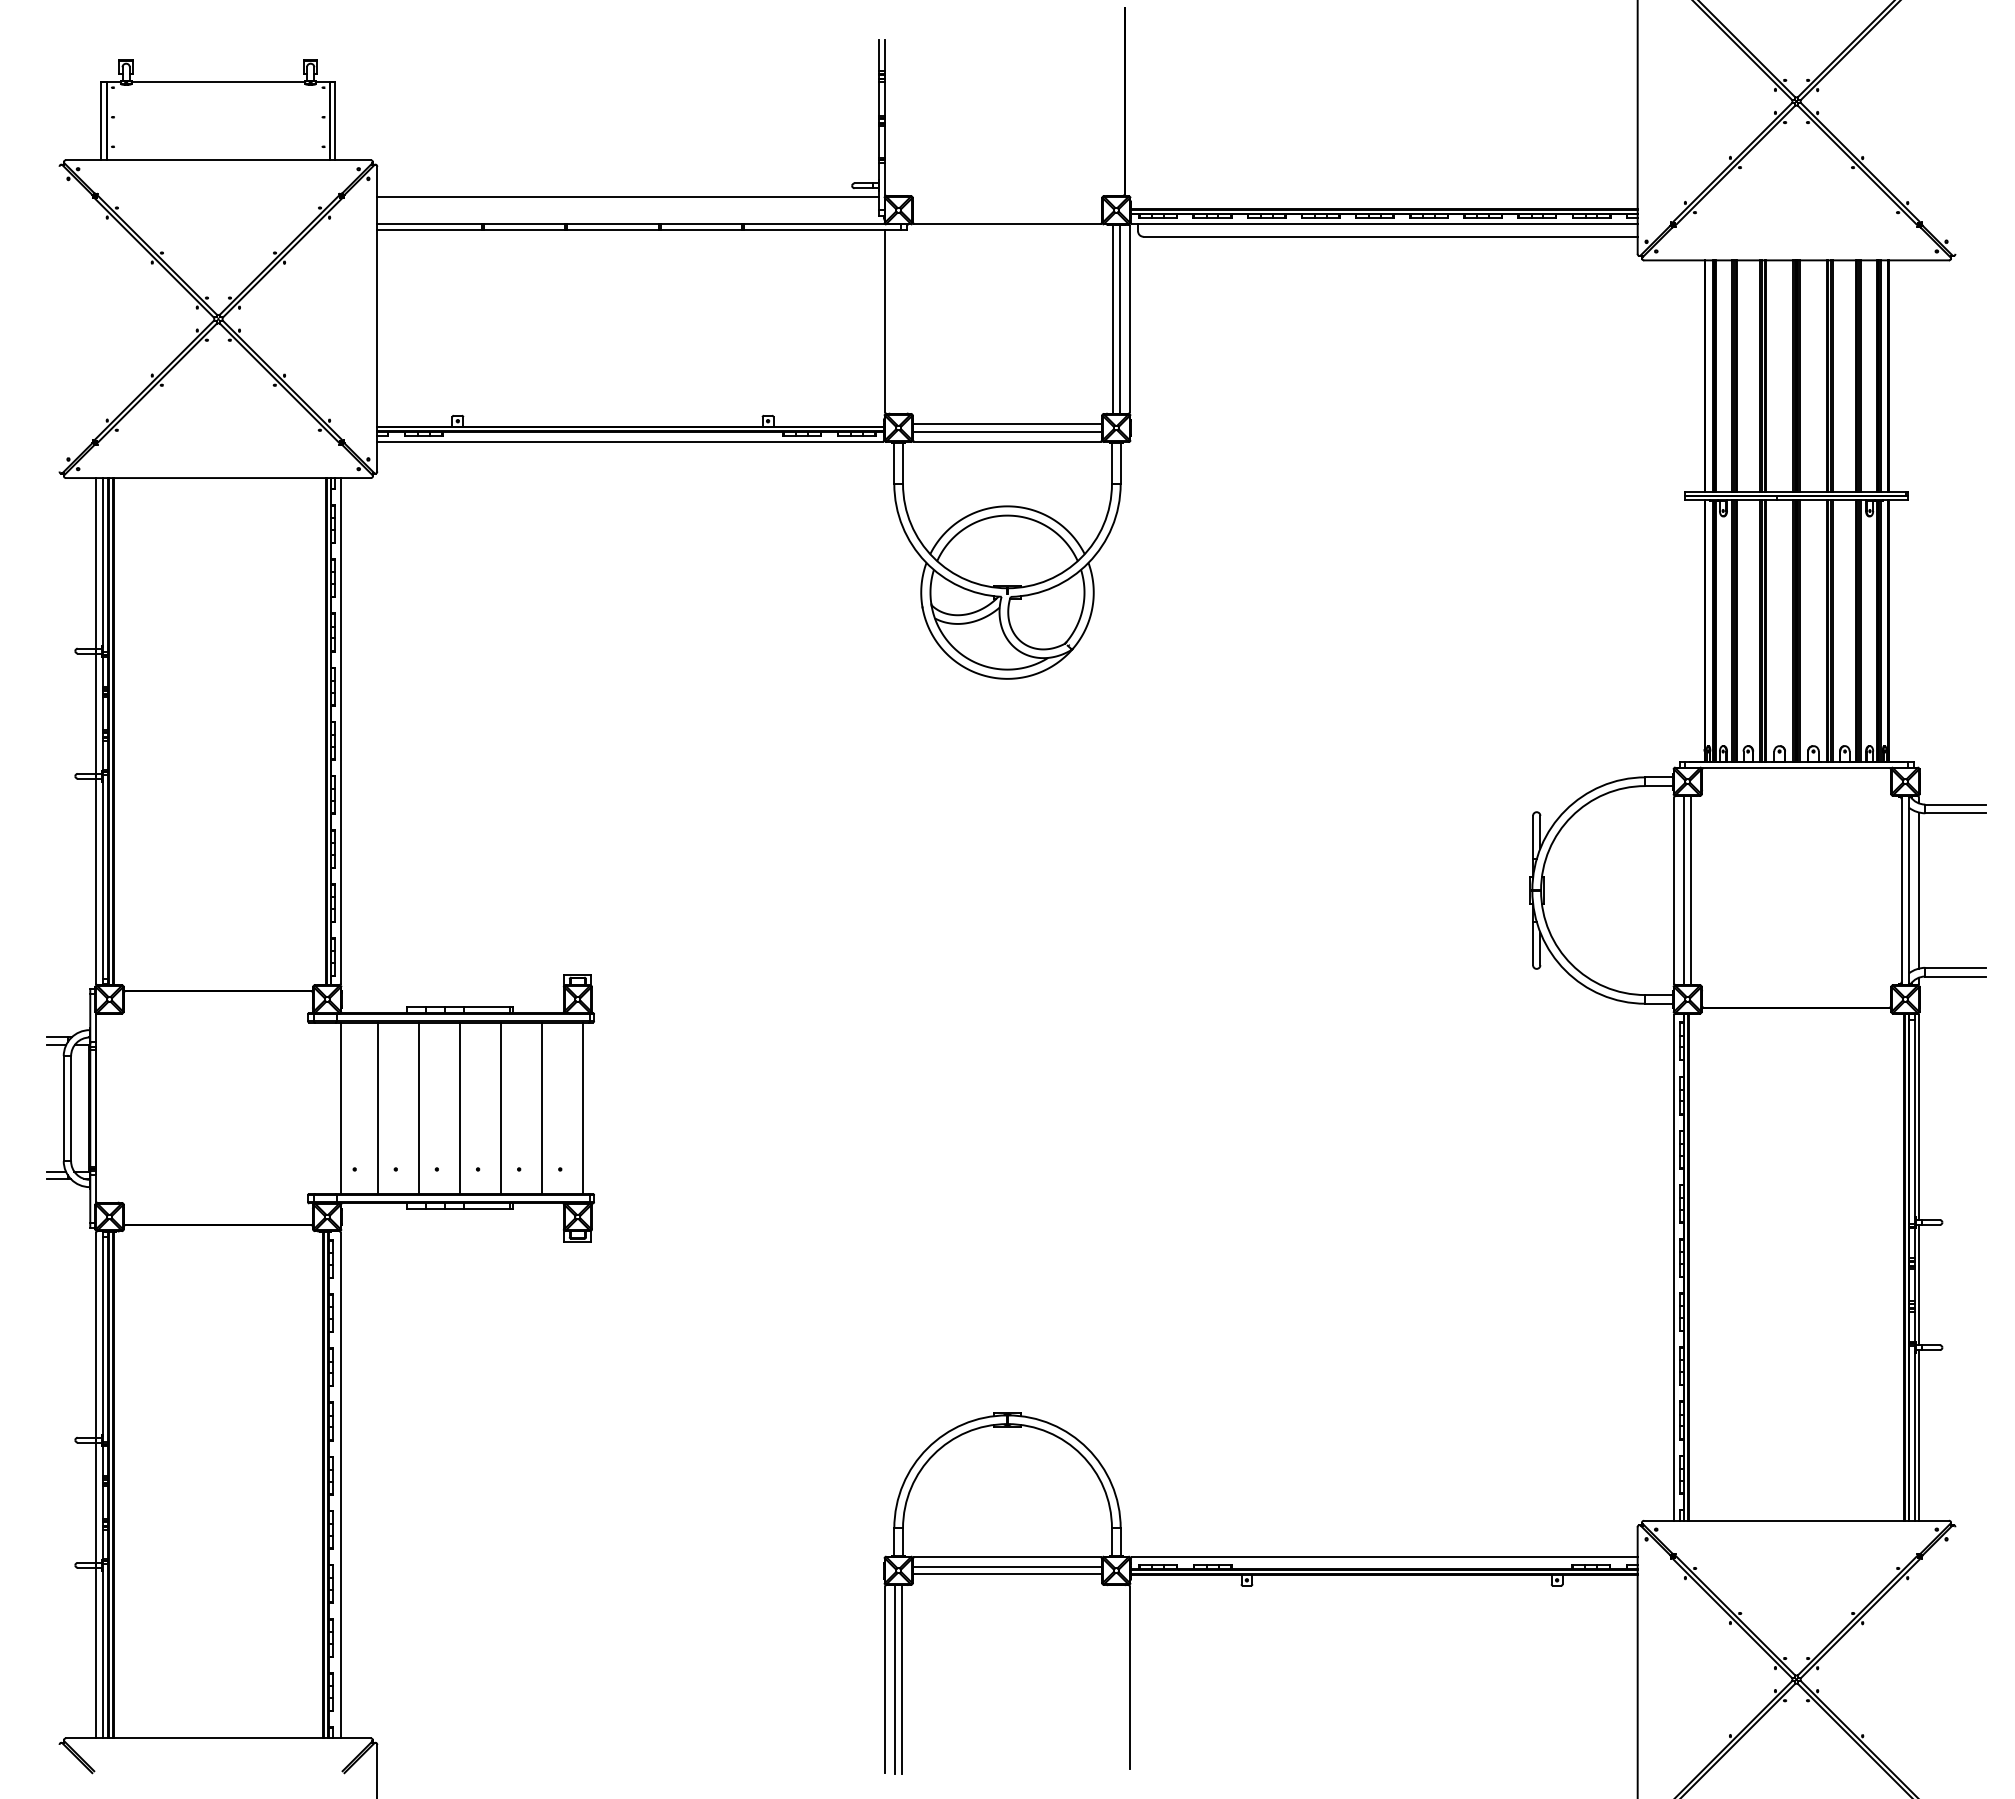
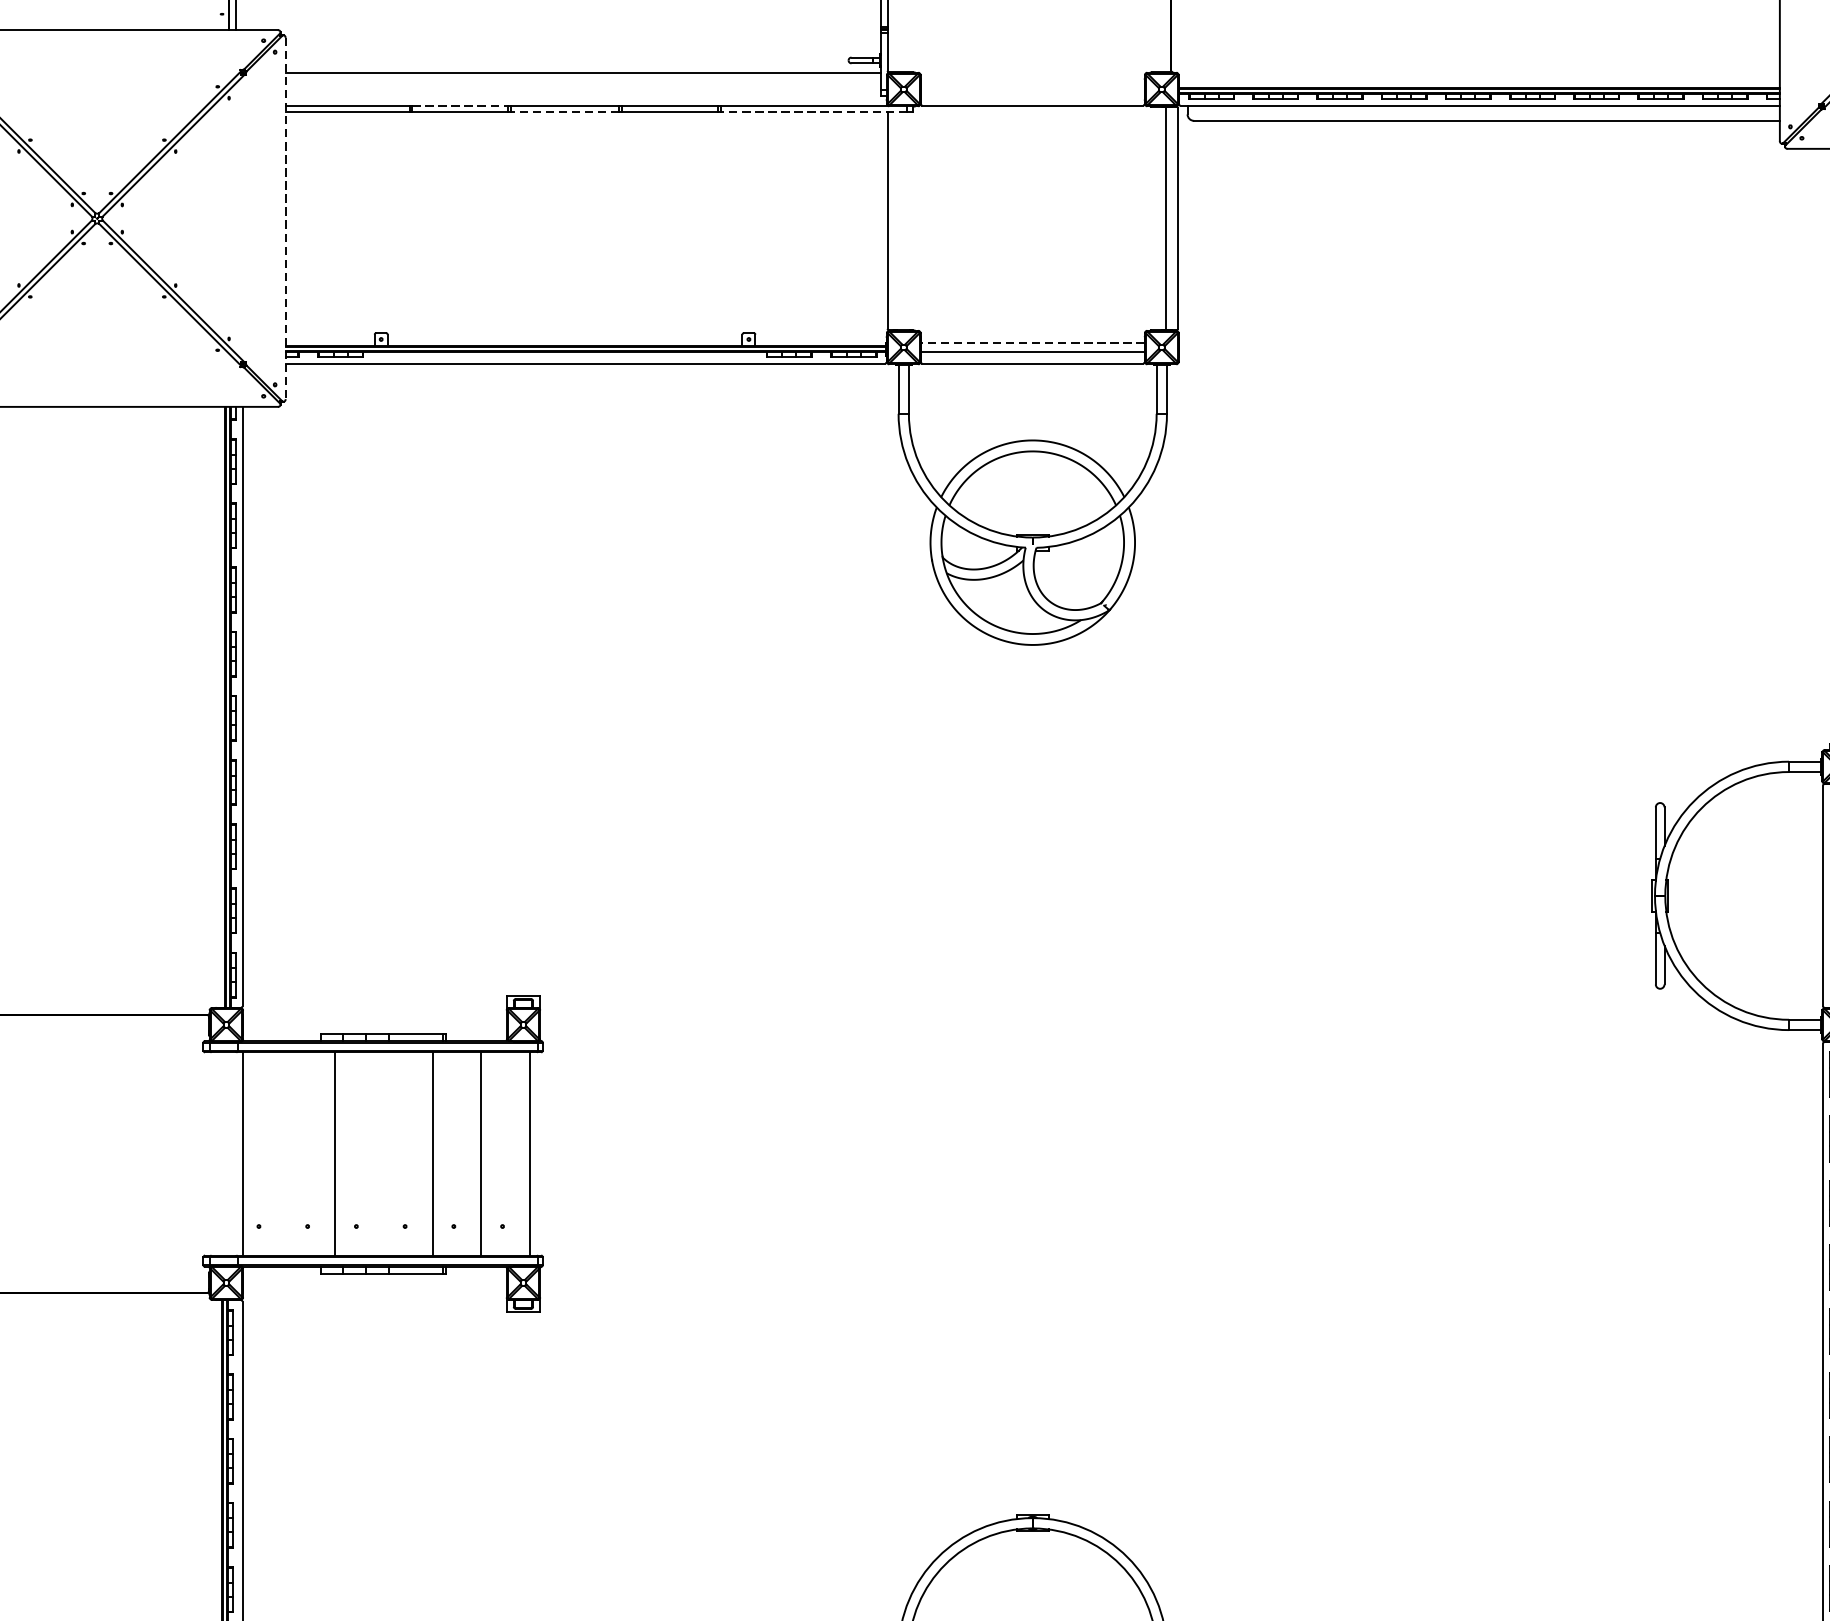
line: (525, 223) -> (461, 105), solid -> dashed
line: (612, 229) -> (564, 112), solid -> dashed
line: (822, 229) -> (813, 112), solid -> dashed
line: (1112, 318) -> (1157, 217), removed
line: (377, 319) -> (285, 218), solid -> dashed
line: (1007, 424) -> (1032, 343), solid -> dashed
line: (377, 1107) -> (285, 1153), removed
line: (460, 1107) -> (384, 1153), removed

